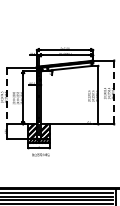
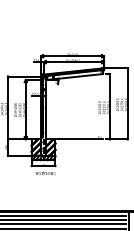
line: (114, 92) -> (127, 103), dashed -> solid
line: (7, 96) -> (8, 108), dashed -> solid

